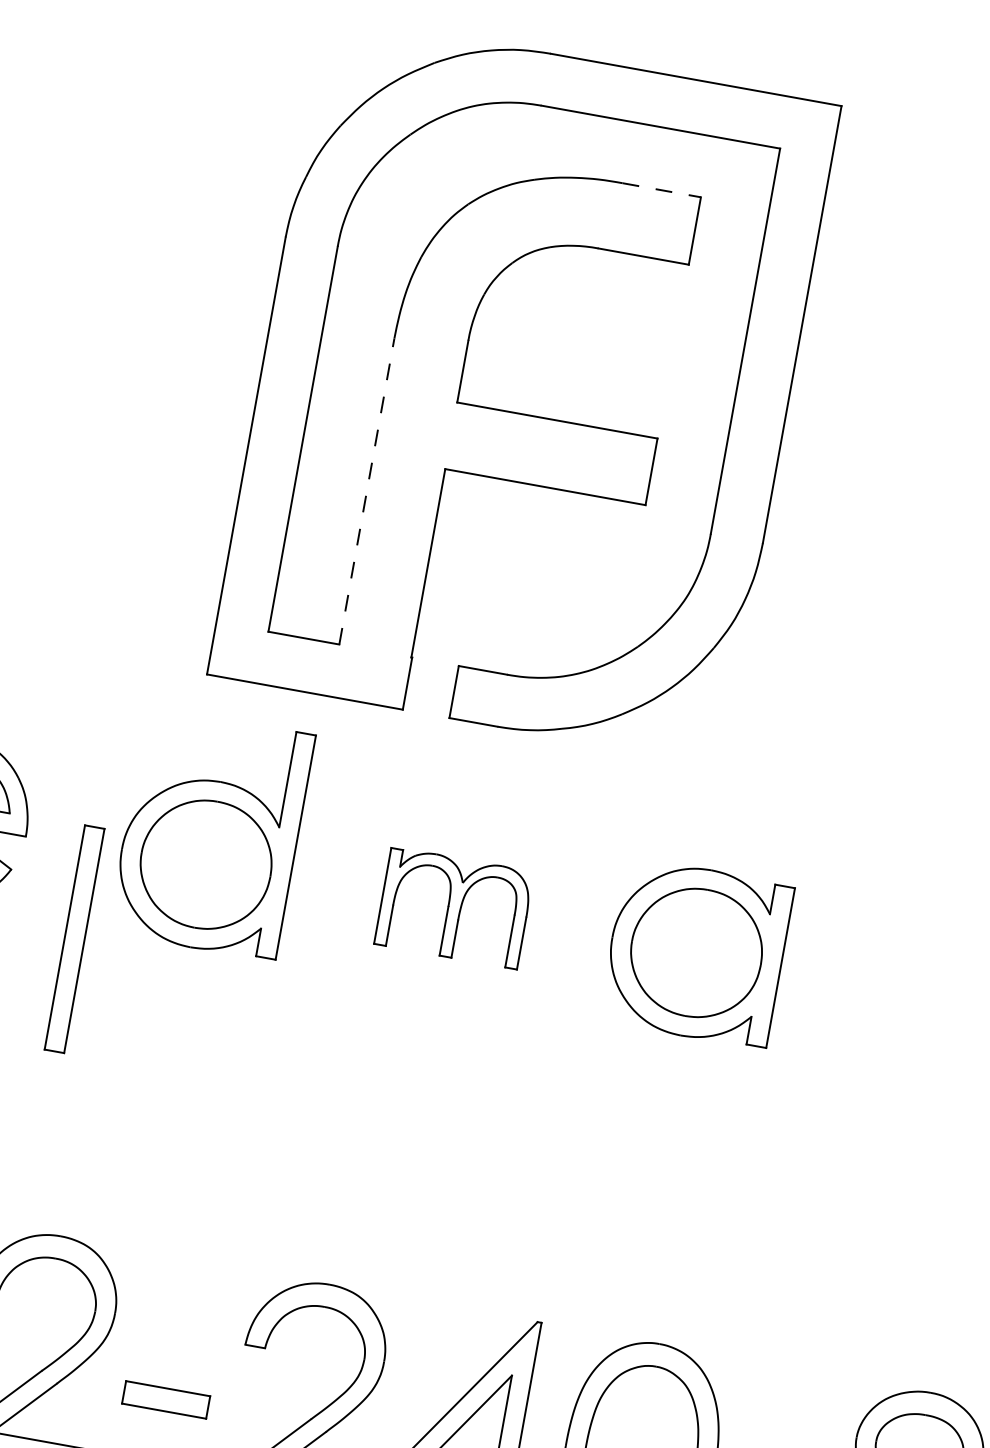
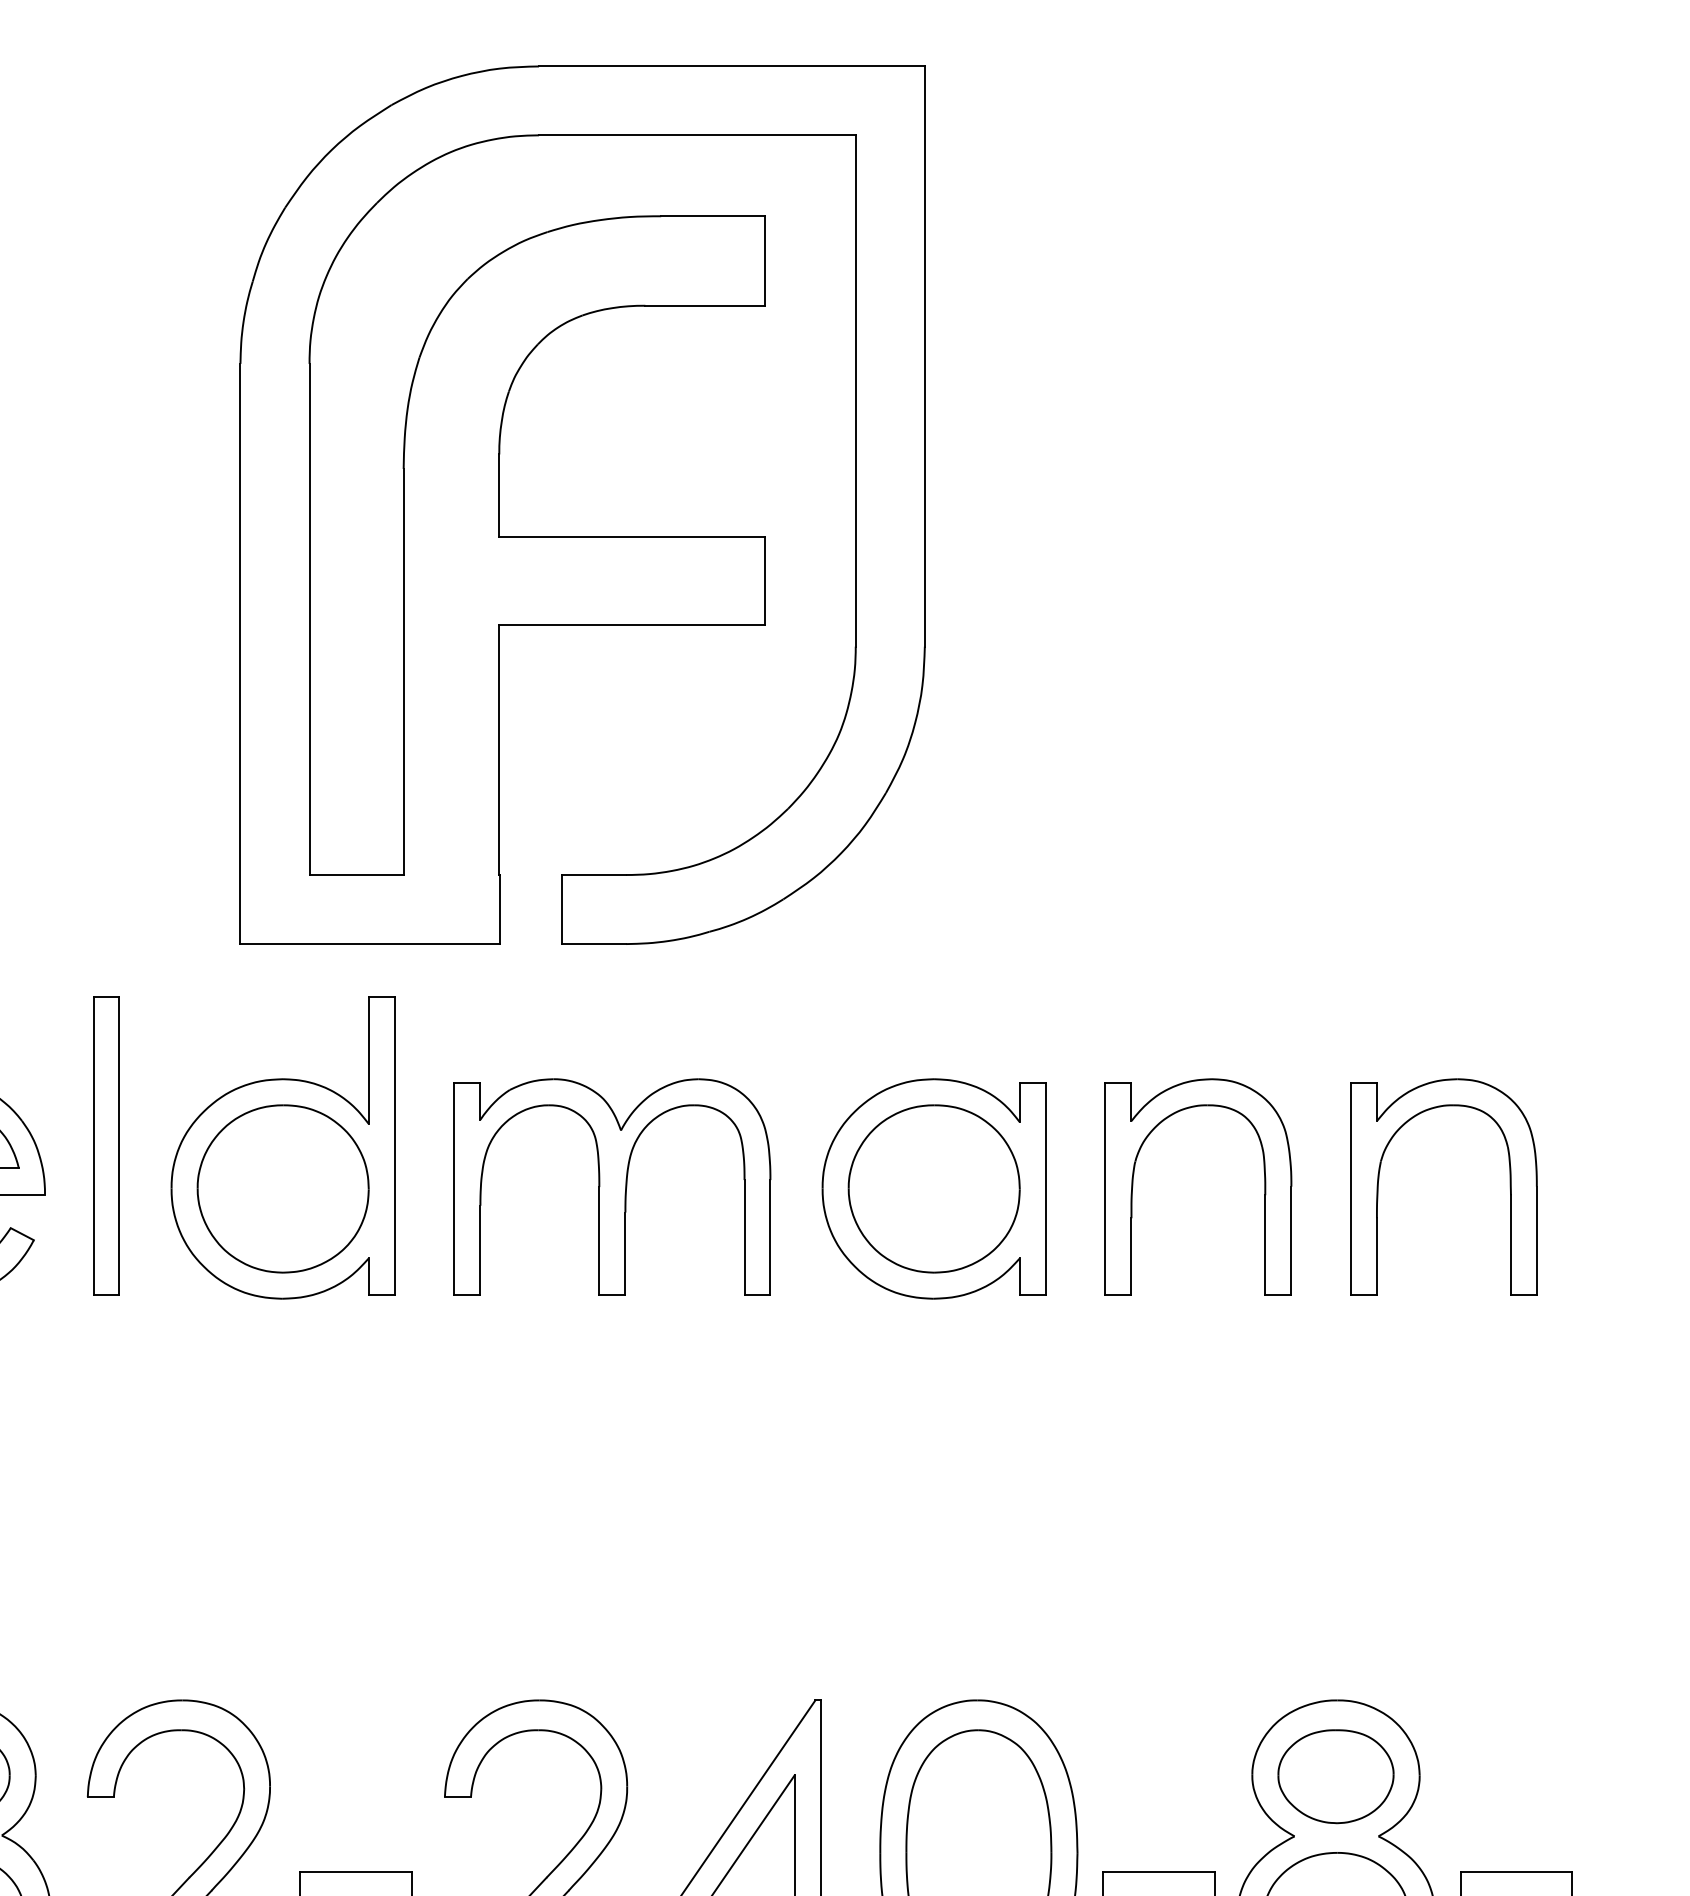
line: (662, 190) -> (713, 216), dashed -> solid
line: (366, 491) -> (403, 671), dashed -> solid
part: (454, 907) -> (612, 1186), size x1.67
part: (74, 938) -> (106, 1145), moved
part: (846, 978) -> (1133, 1186), added

